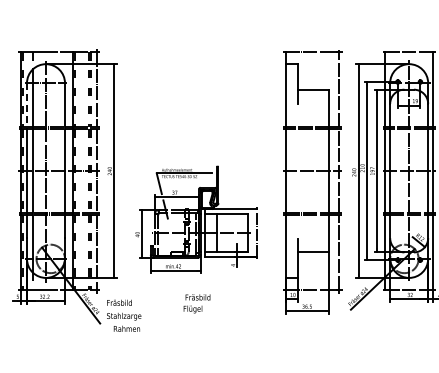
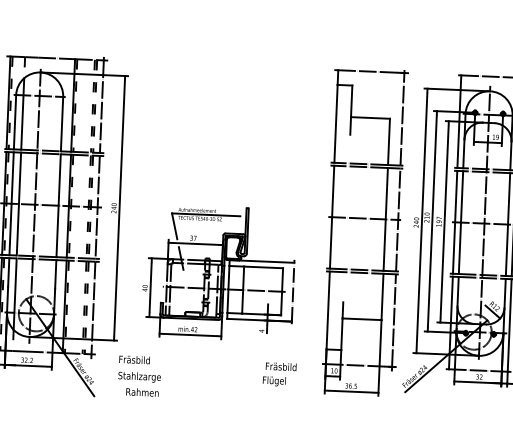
line: (27, 105) -> (15, 122), dashed -> solid
text: (196, 303) -> (279, 374), moved
text: (124, 315) -> (140, 375), moved

